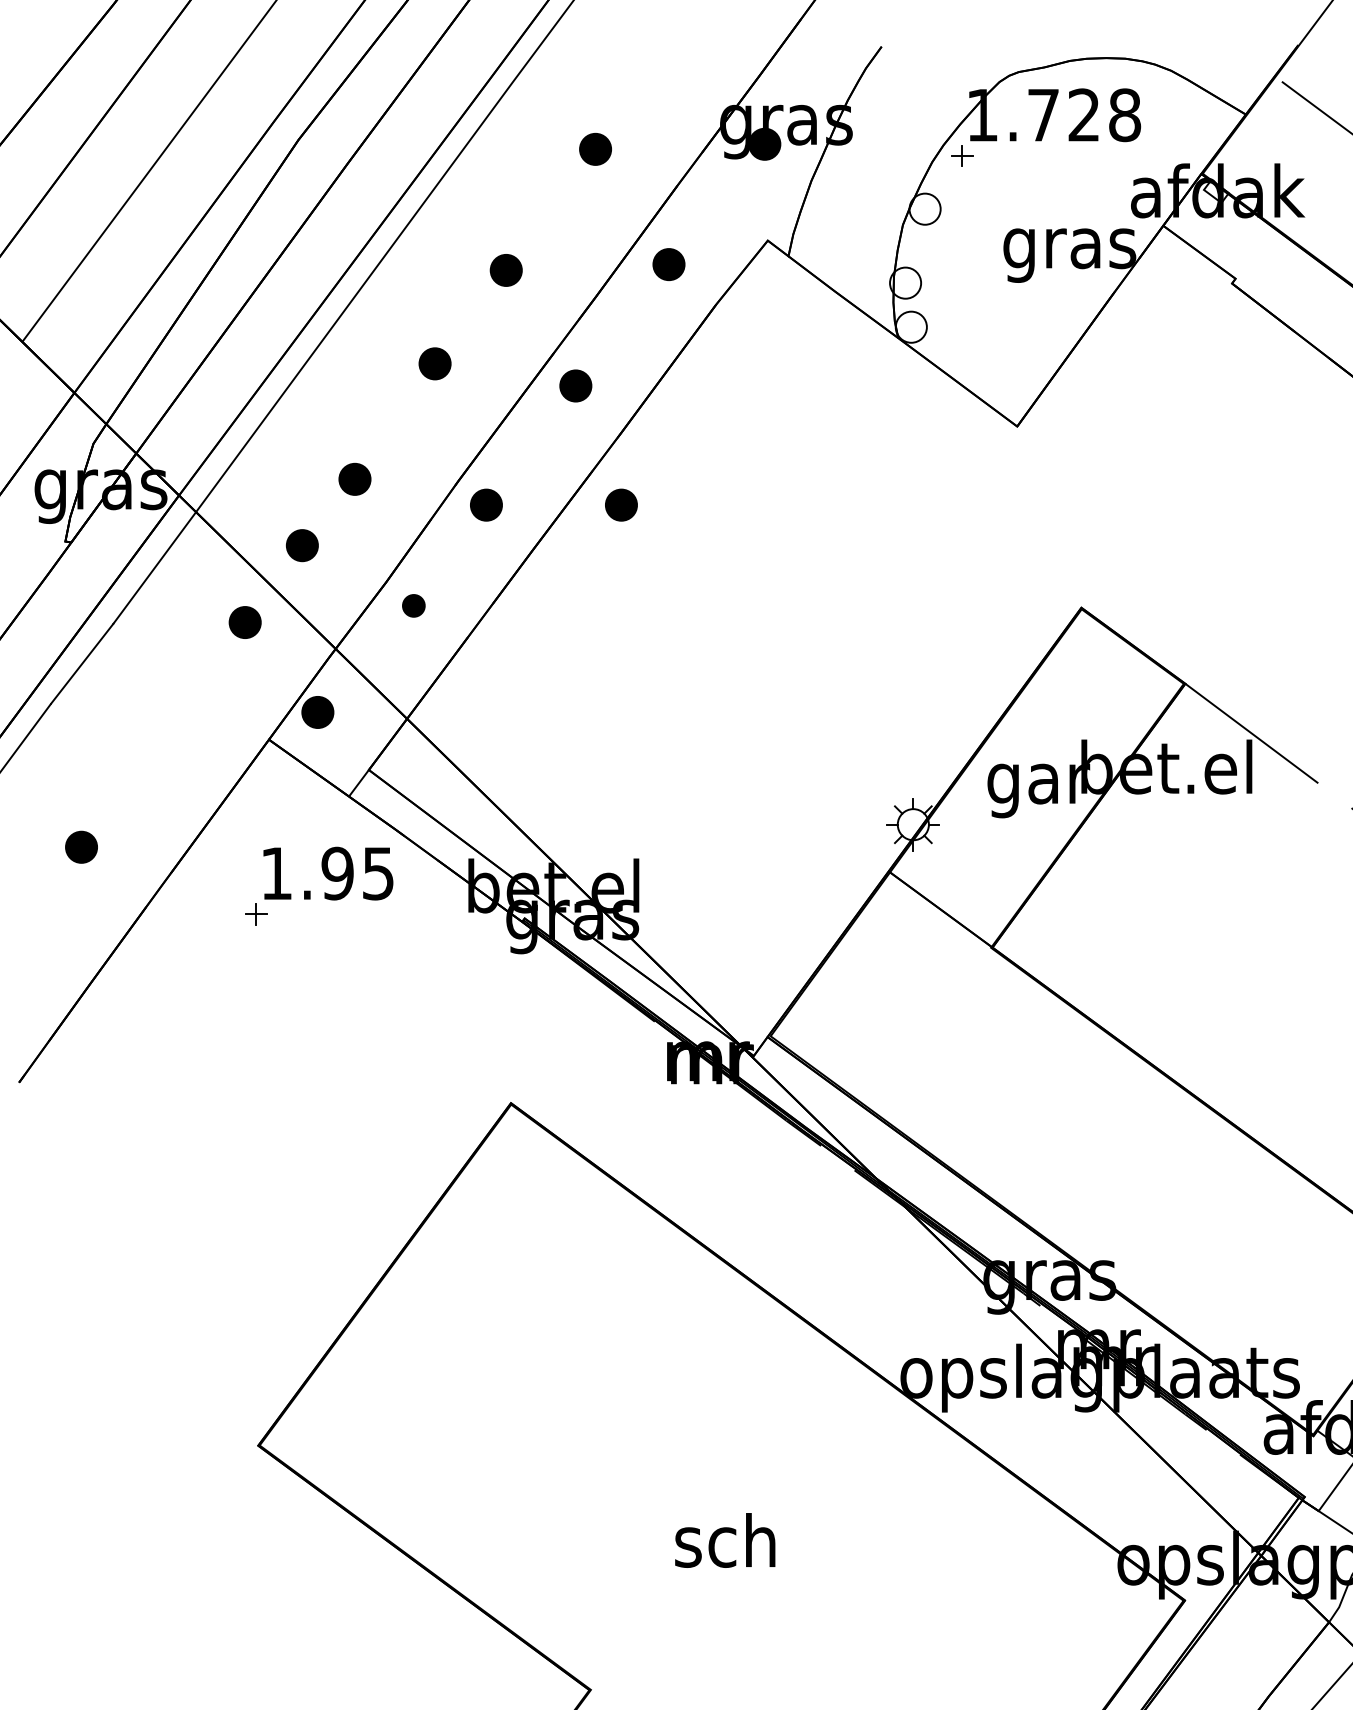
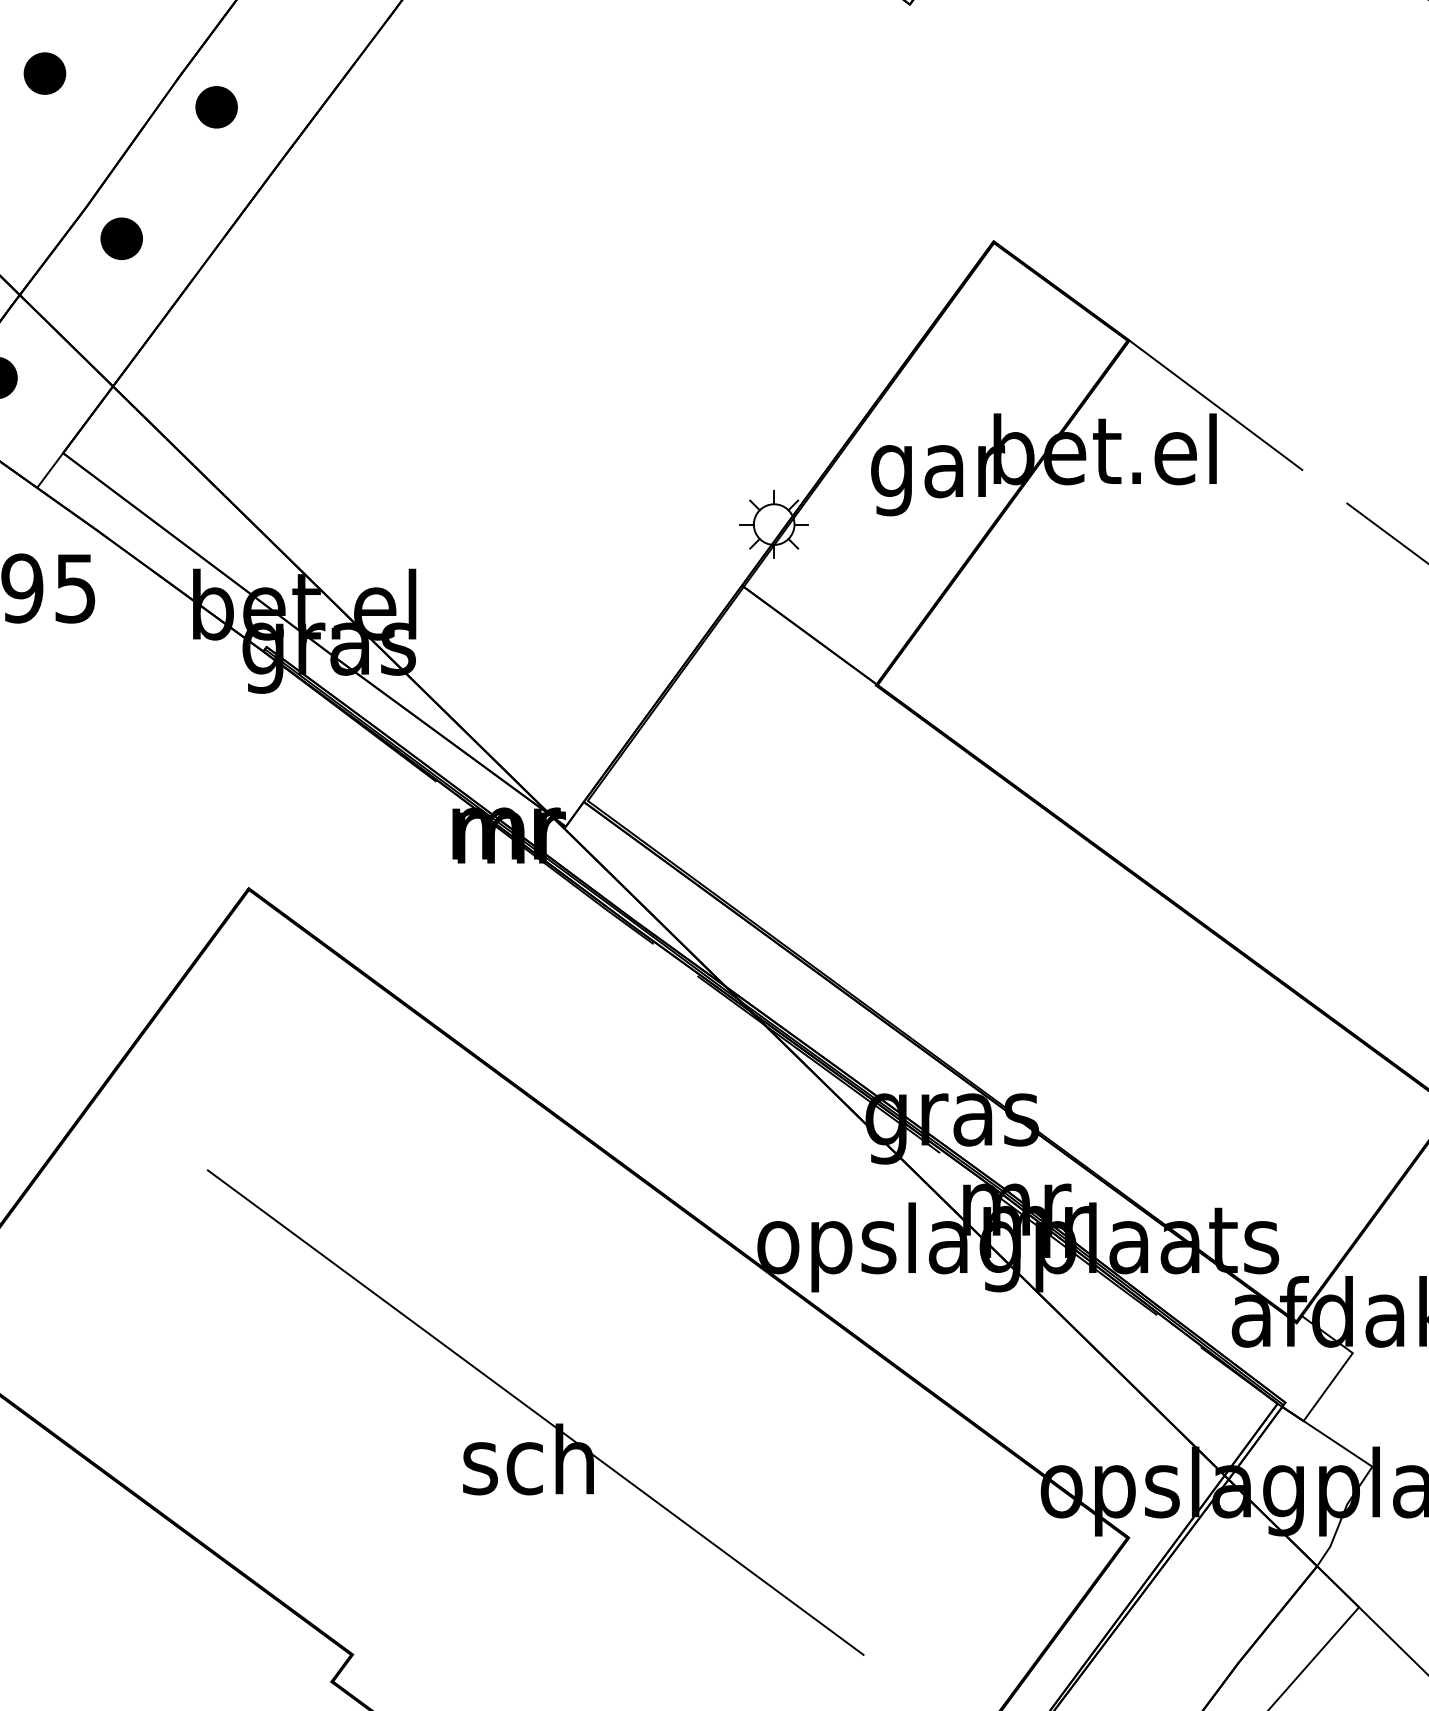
part: (621, 504) -> (393, 106), removed
part: (413, 605) -> (121, 238), size x1.43
line: (730, 1504) -> (535, 1412), added

